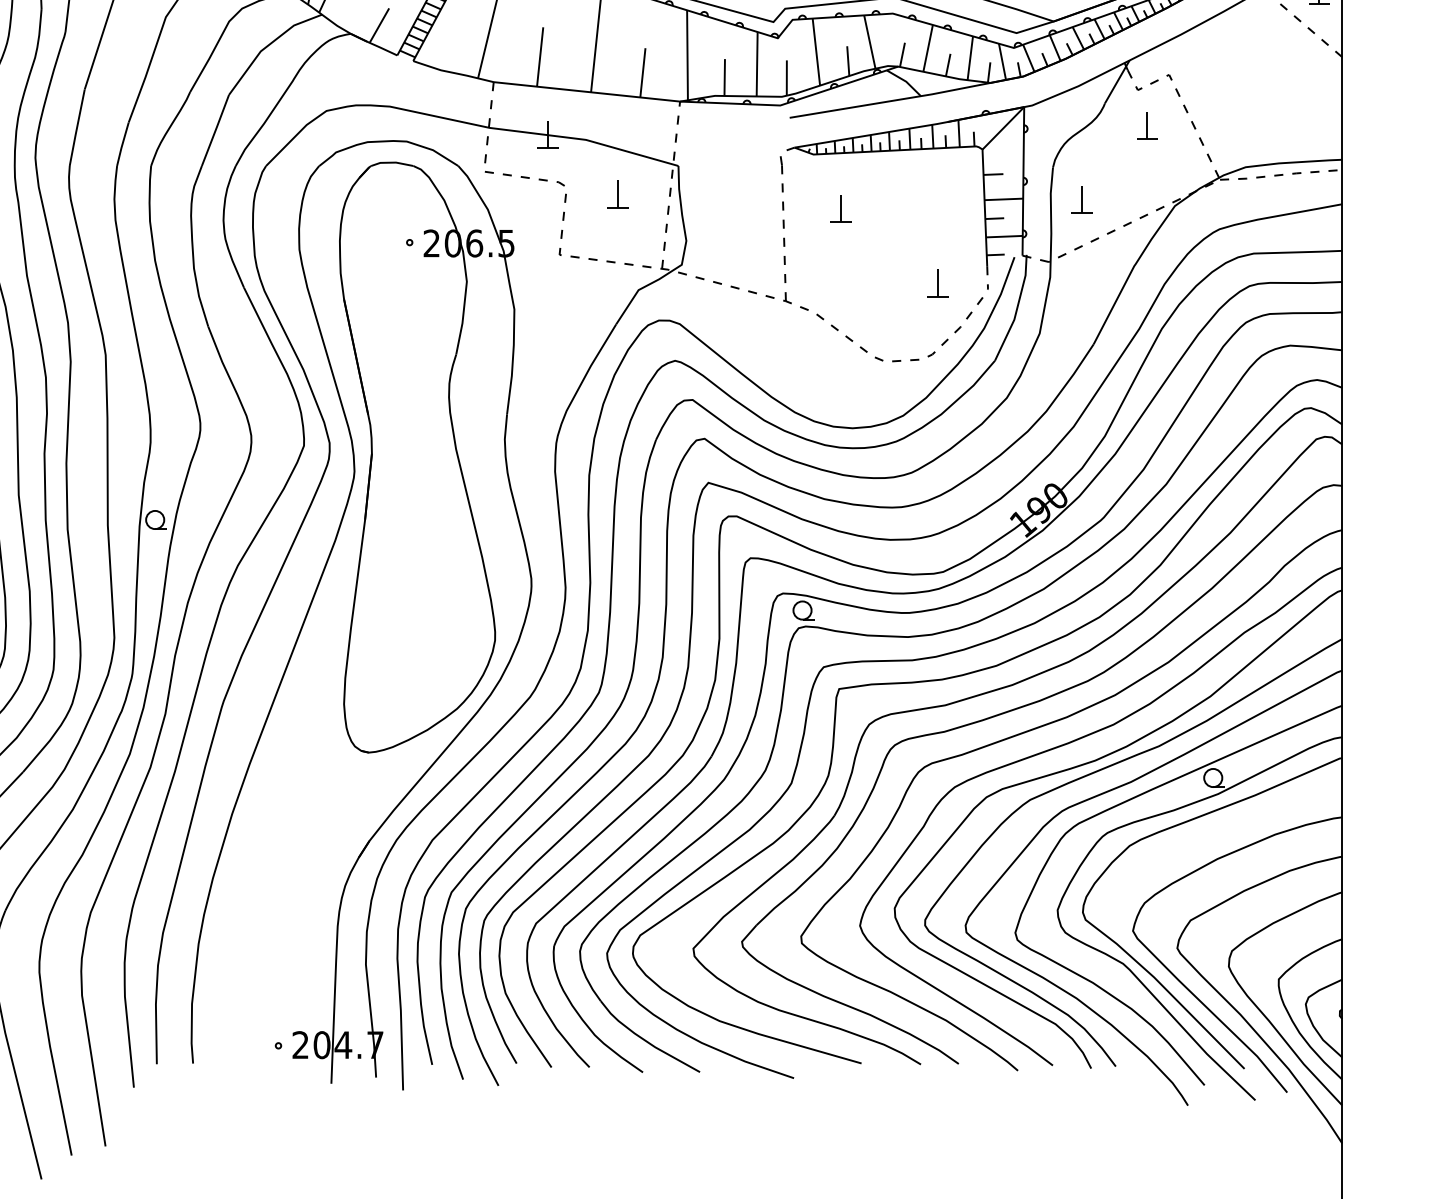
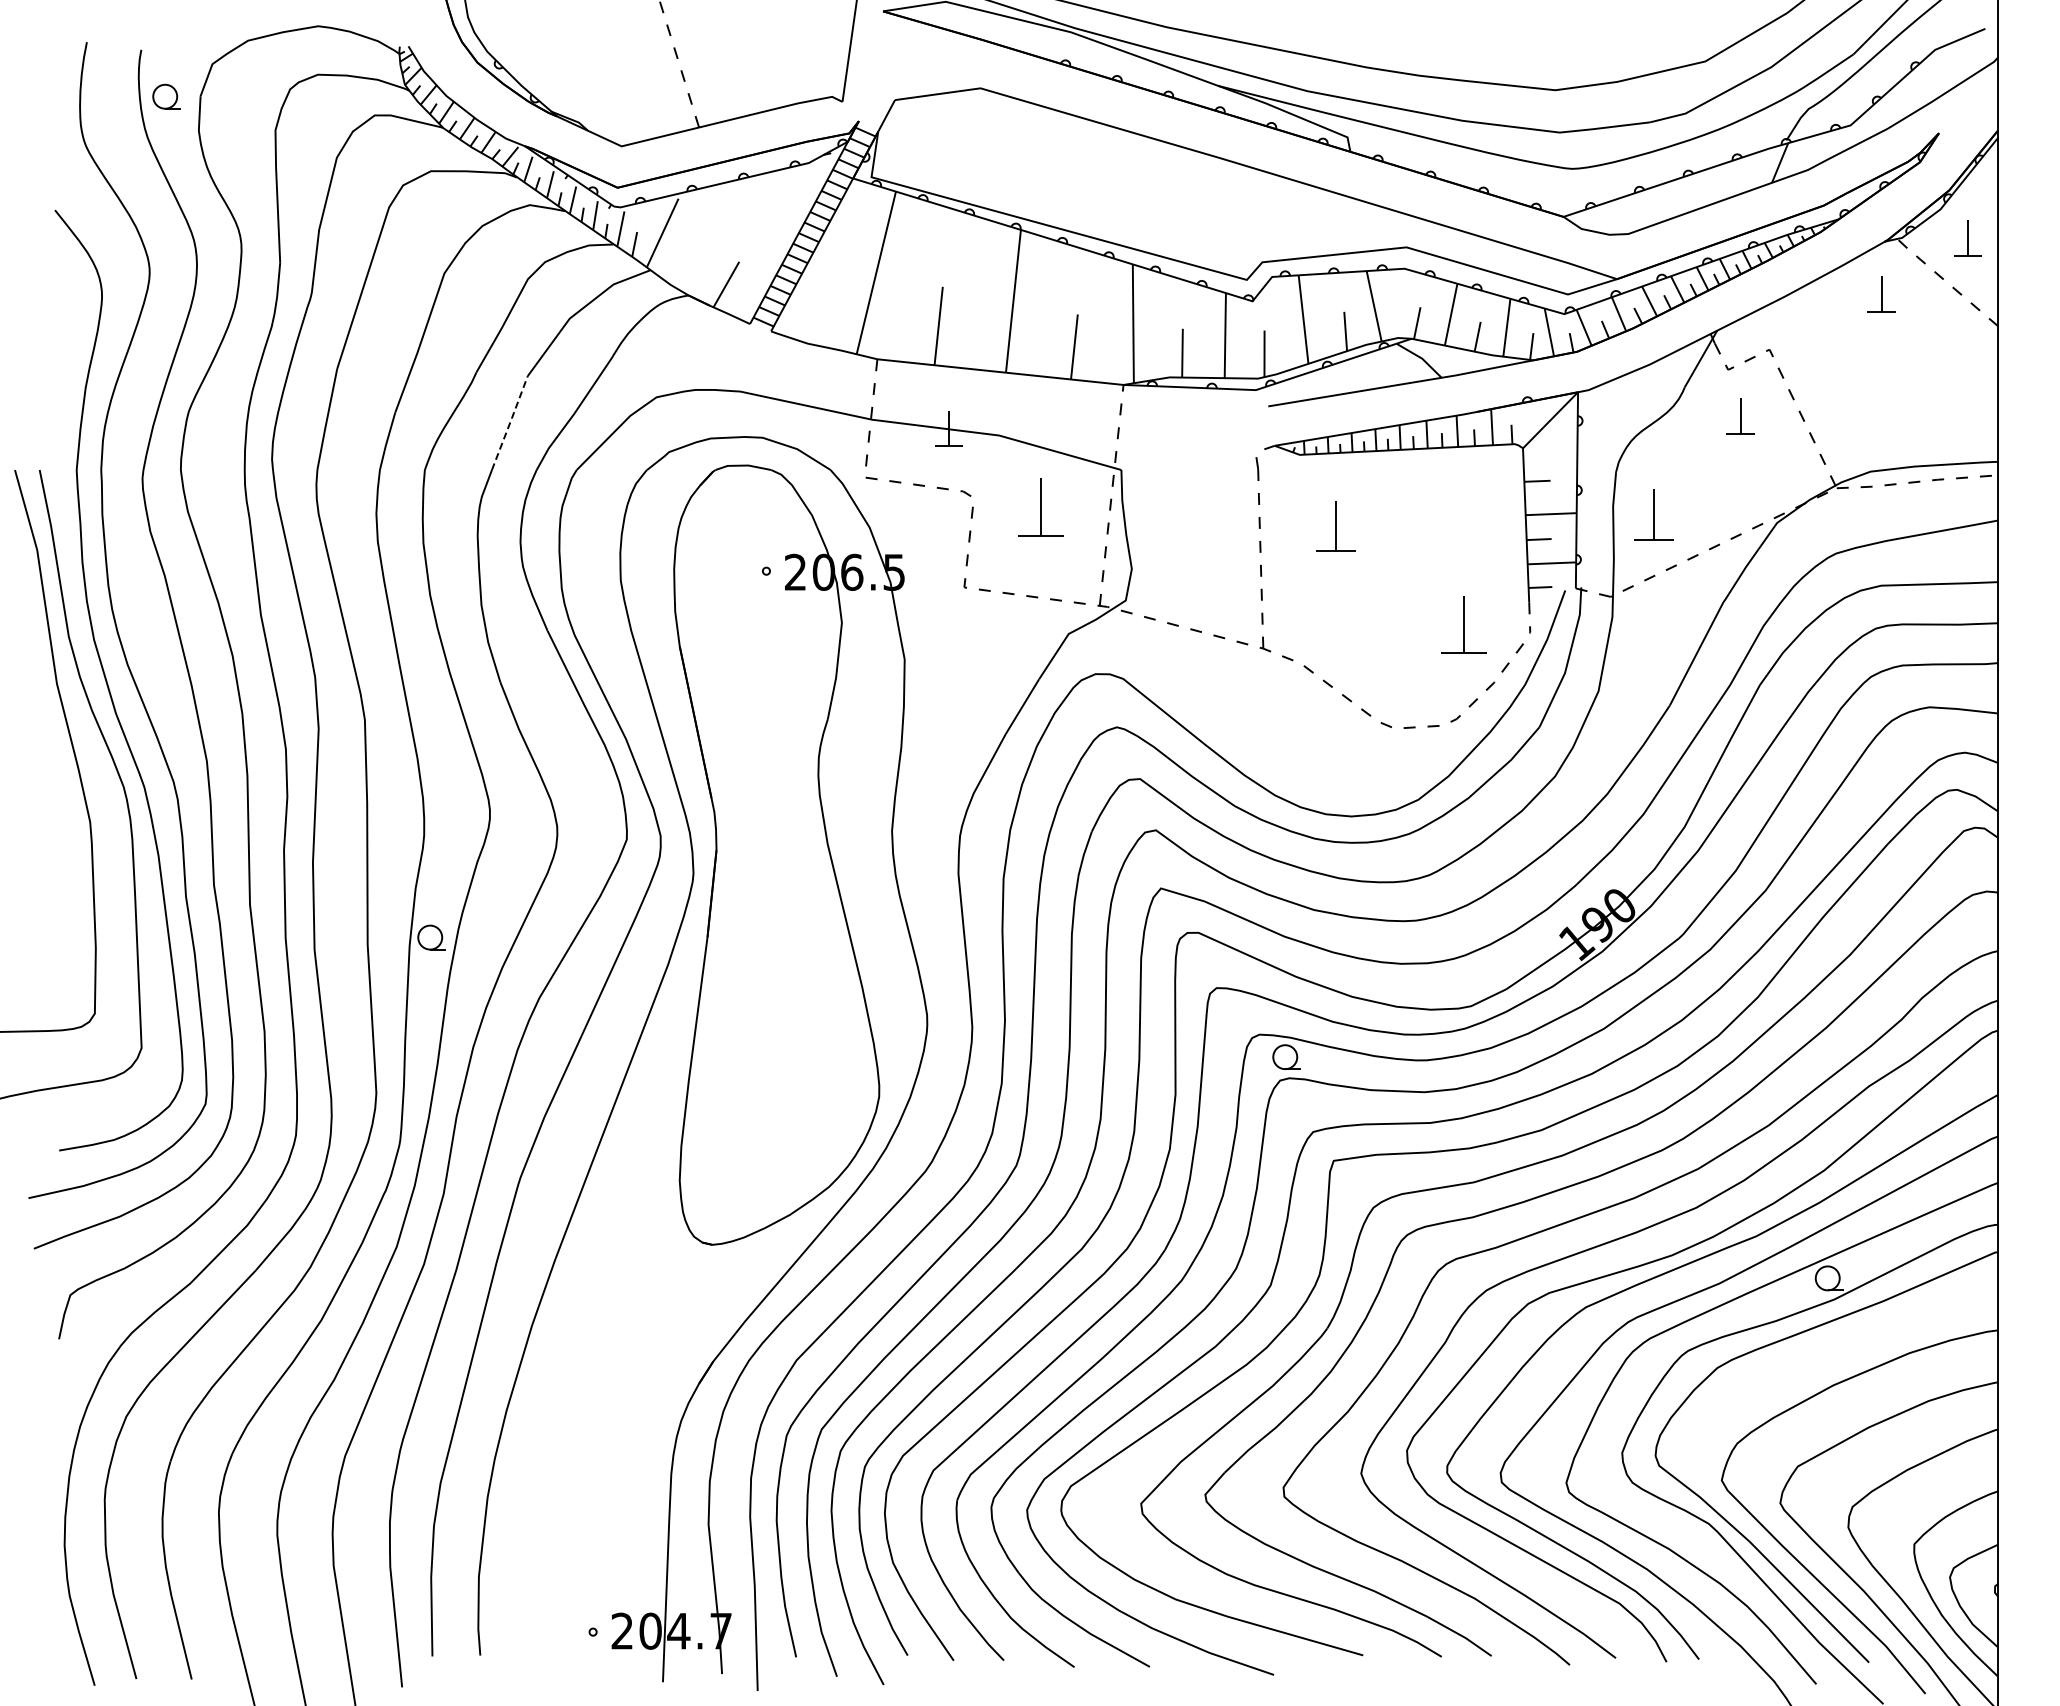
part: (1253, 33) -> (1881, 294), added
line: (215, 130) -> (510, 422), solid -> dashed
part: (617, 194) -> (1041, 507), size x1.6
part: (1082, 199) -> (1654, 514), size x1.4
part: (840, 208) -> (1335, 526), size x1.4
part: (937, 282) -> (1463, 624), size x1.6

